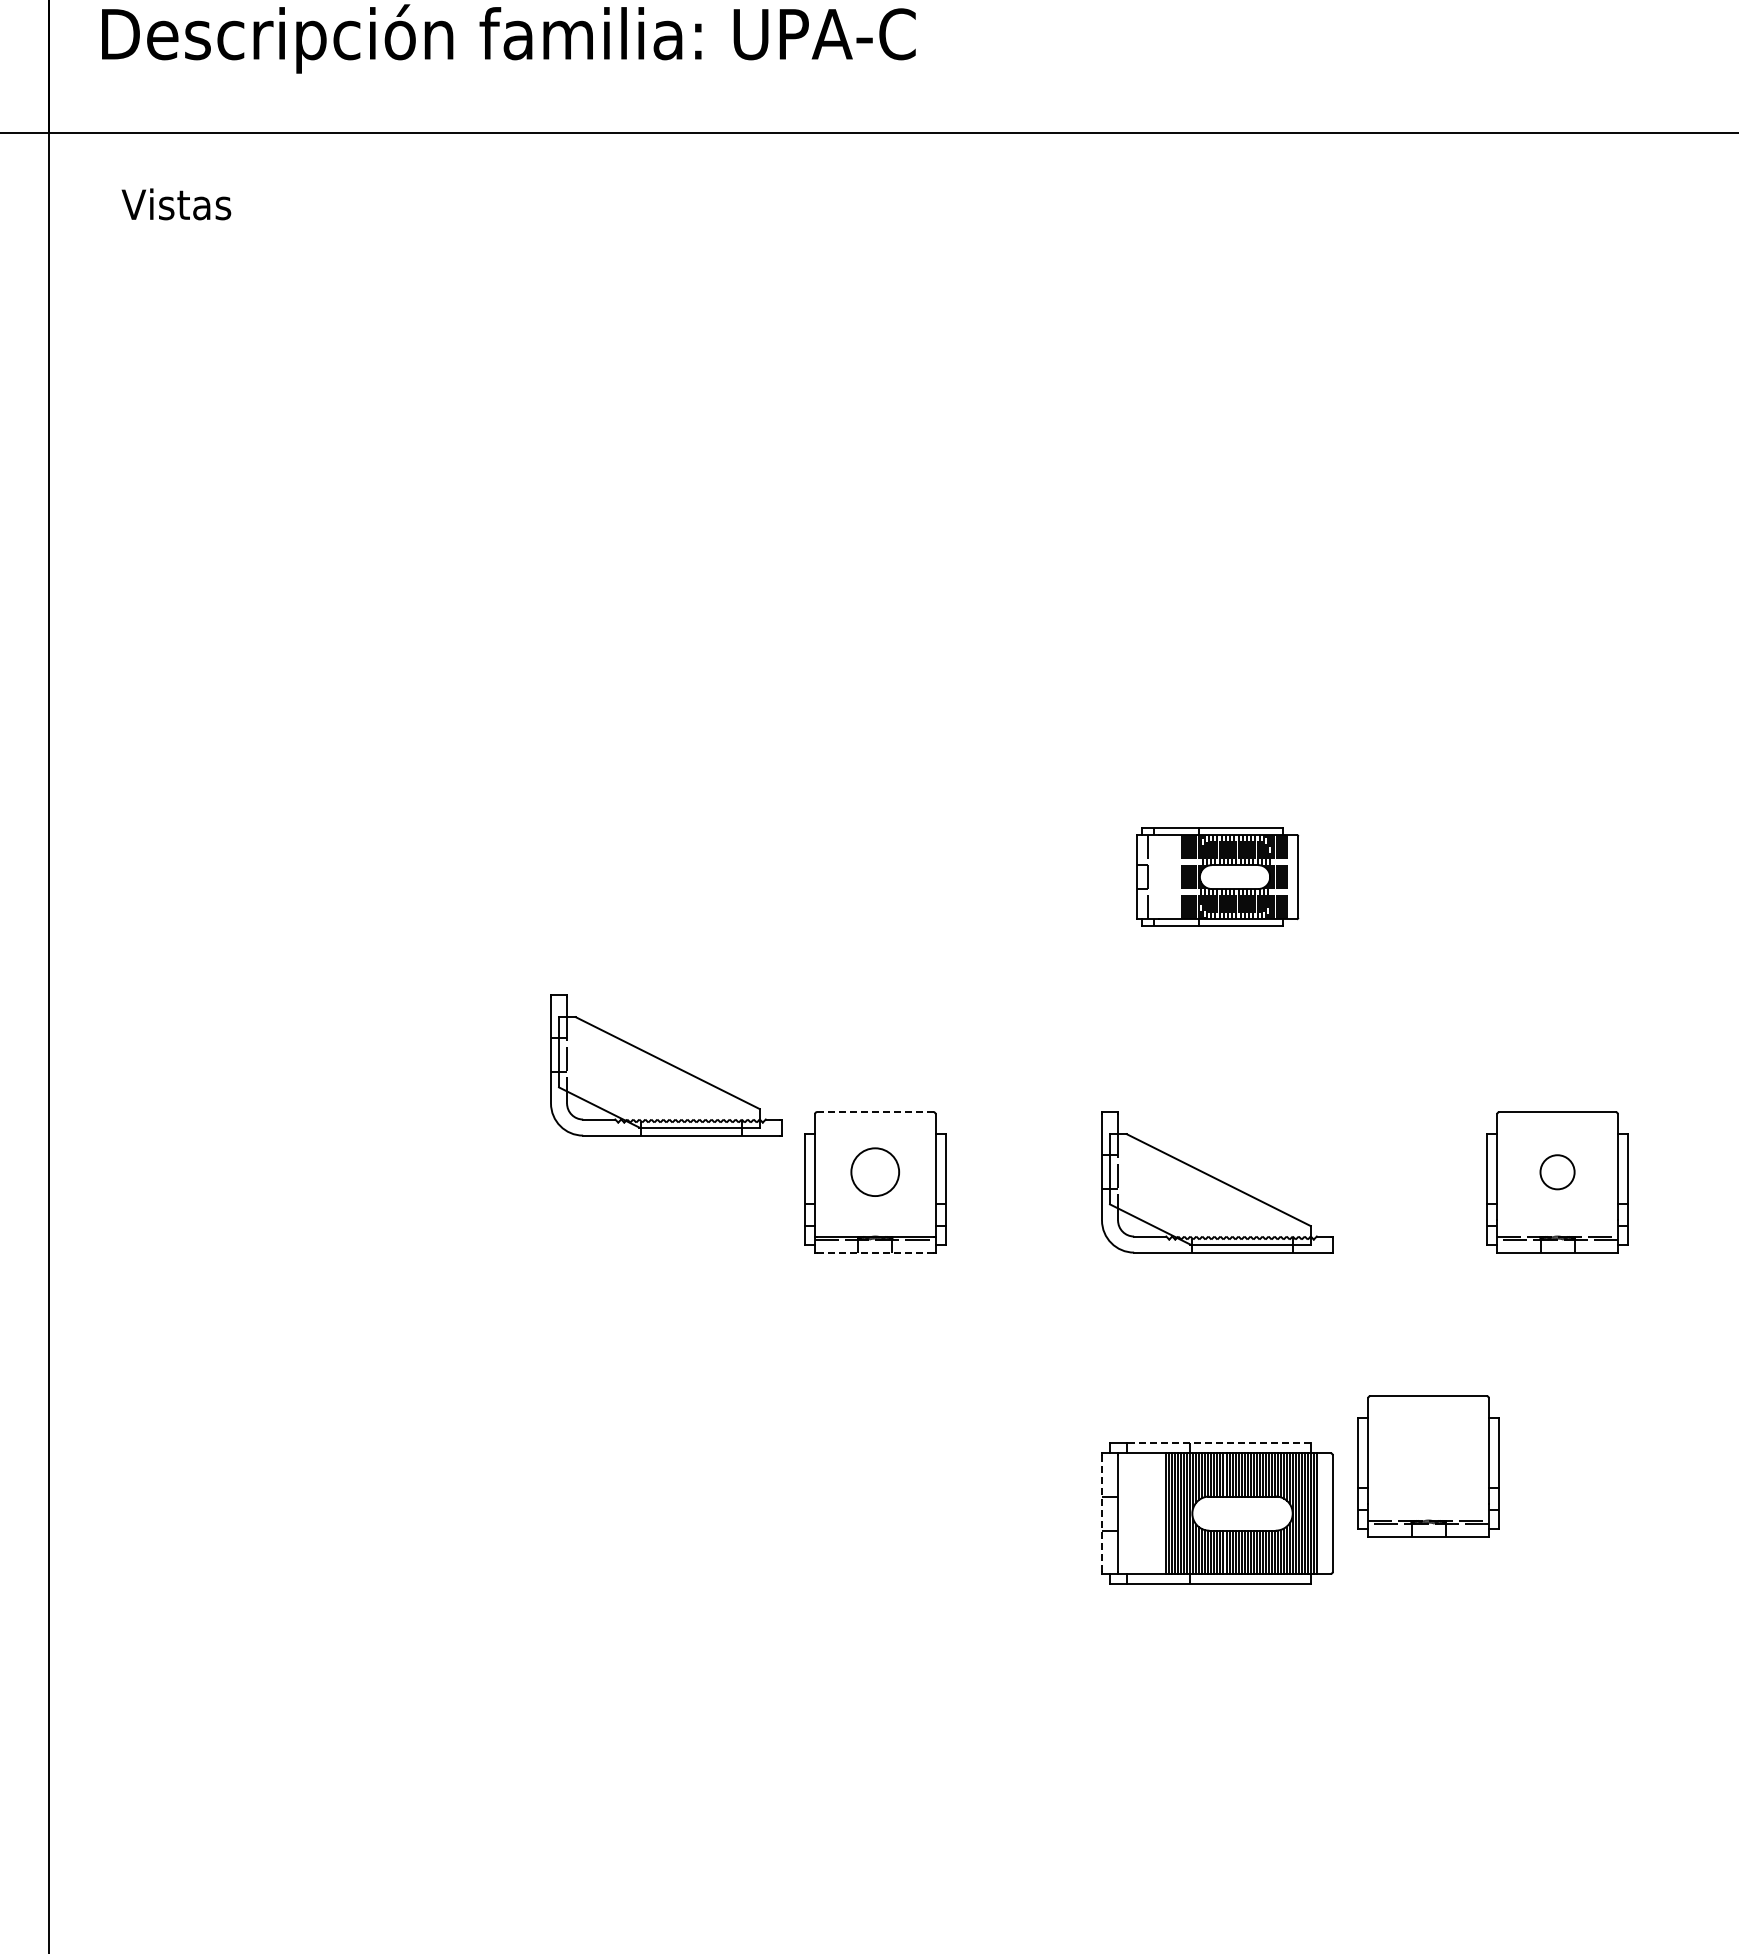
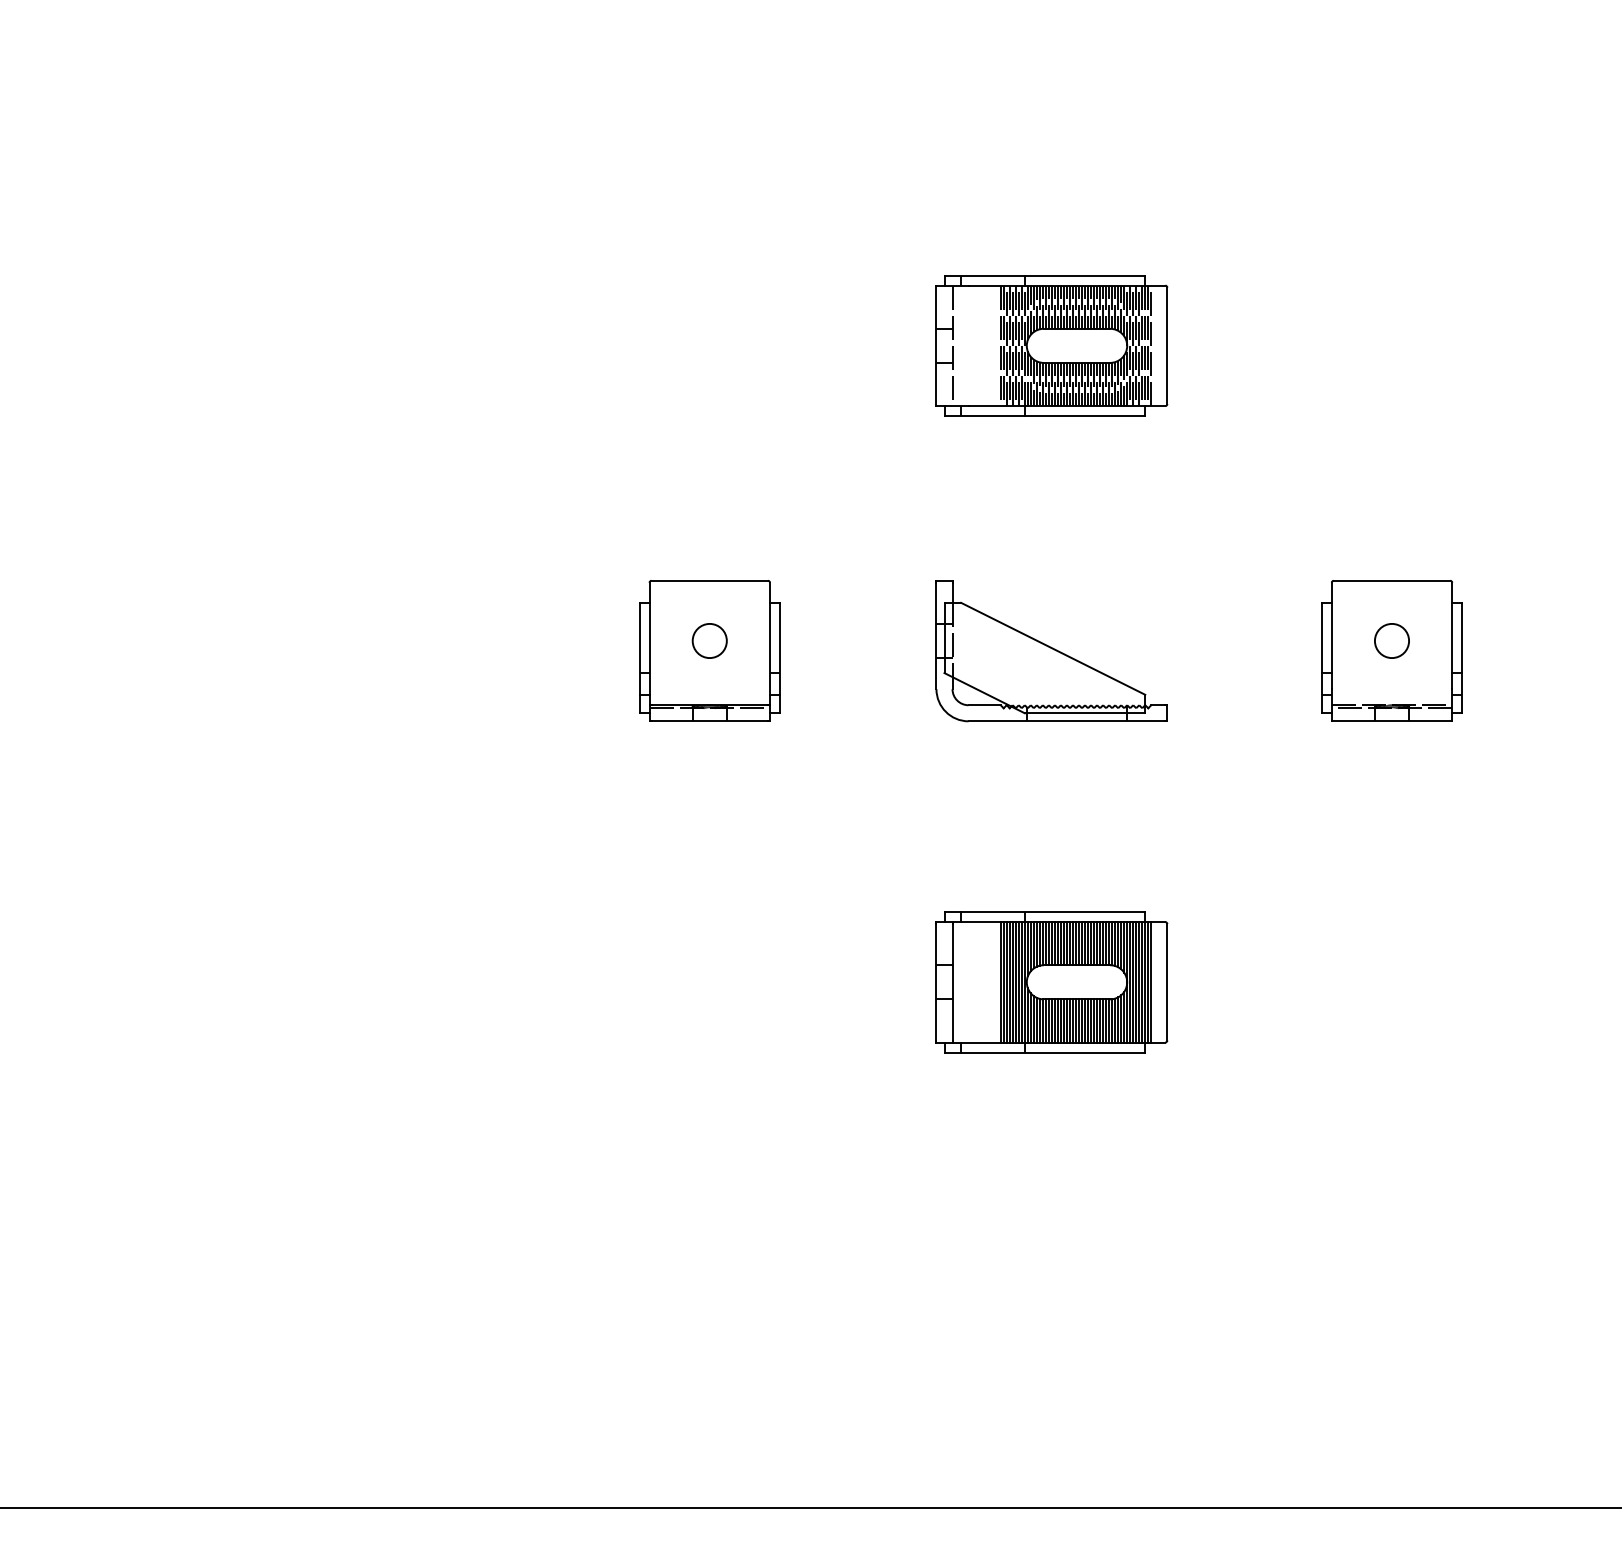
part: (1217, 876) -> (1051, 345), size x1.43
part: (666, 1065) -> (500, 534), removed
line: (874, 1112) -> (708, 581), dashed -> solid
circle: (875, 1172) -> (709, 641), size x0.71
line: (874, 1252) -> (708, 721), dashed -> solid
line: (1218, 1443) -> (1052, 912), dashed -> solid
part: (1428, 1466) -> (1262, 935), removed
line: (1102, 1514) -> (936, 983), dashed -> solid

